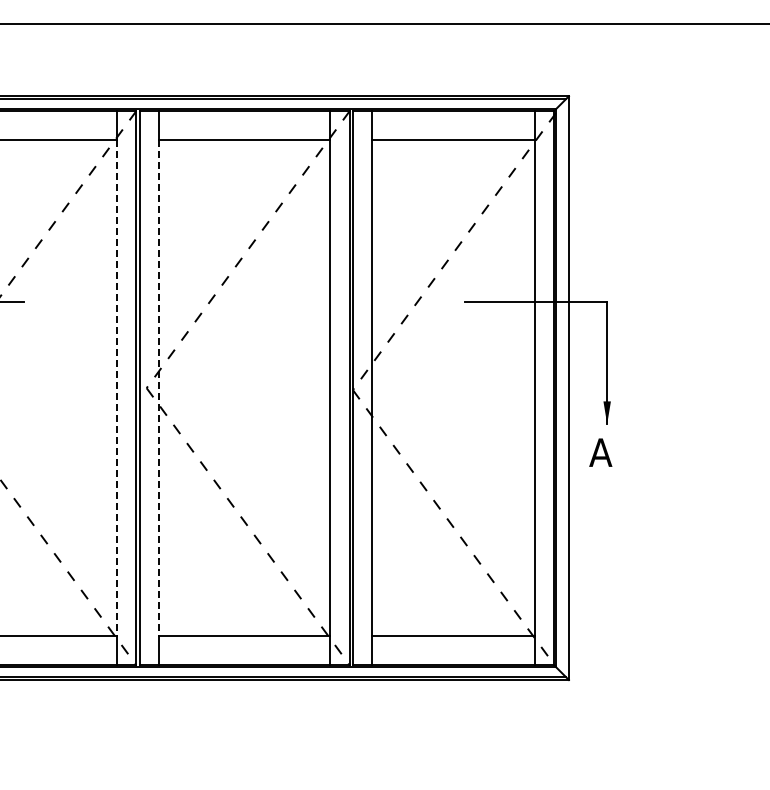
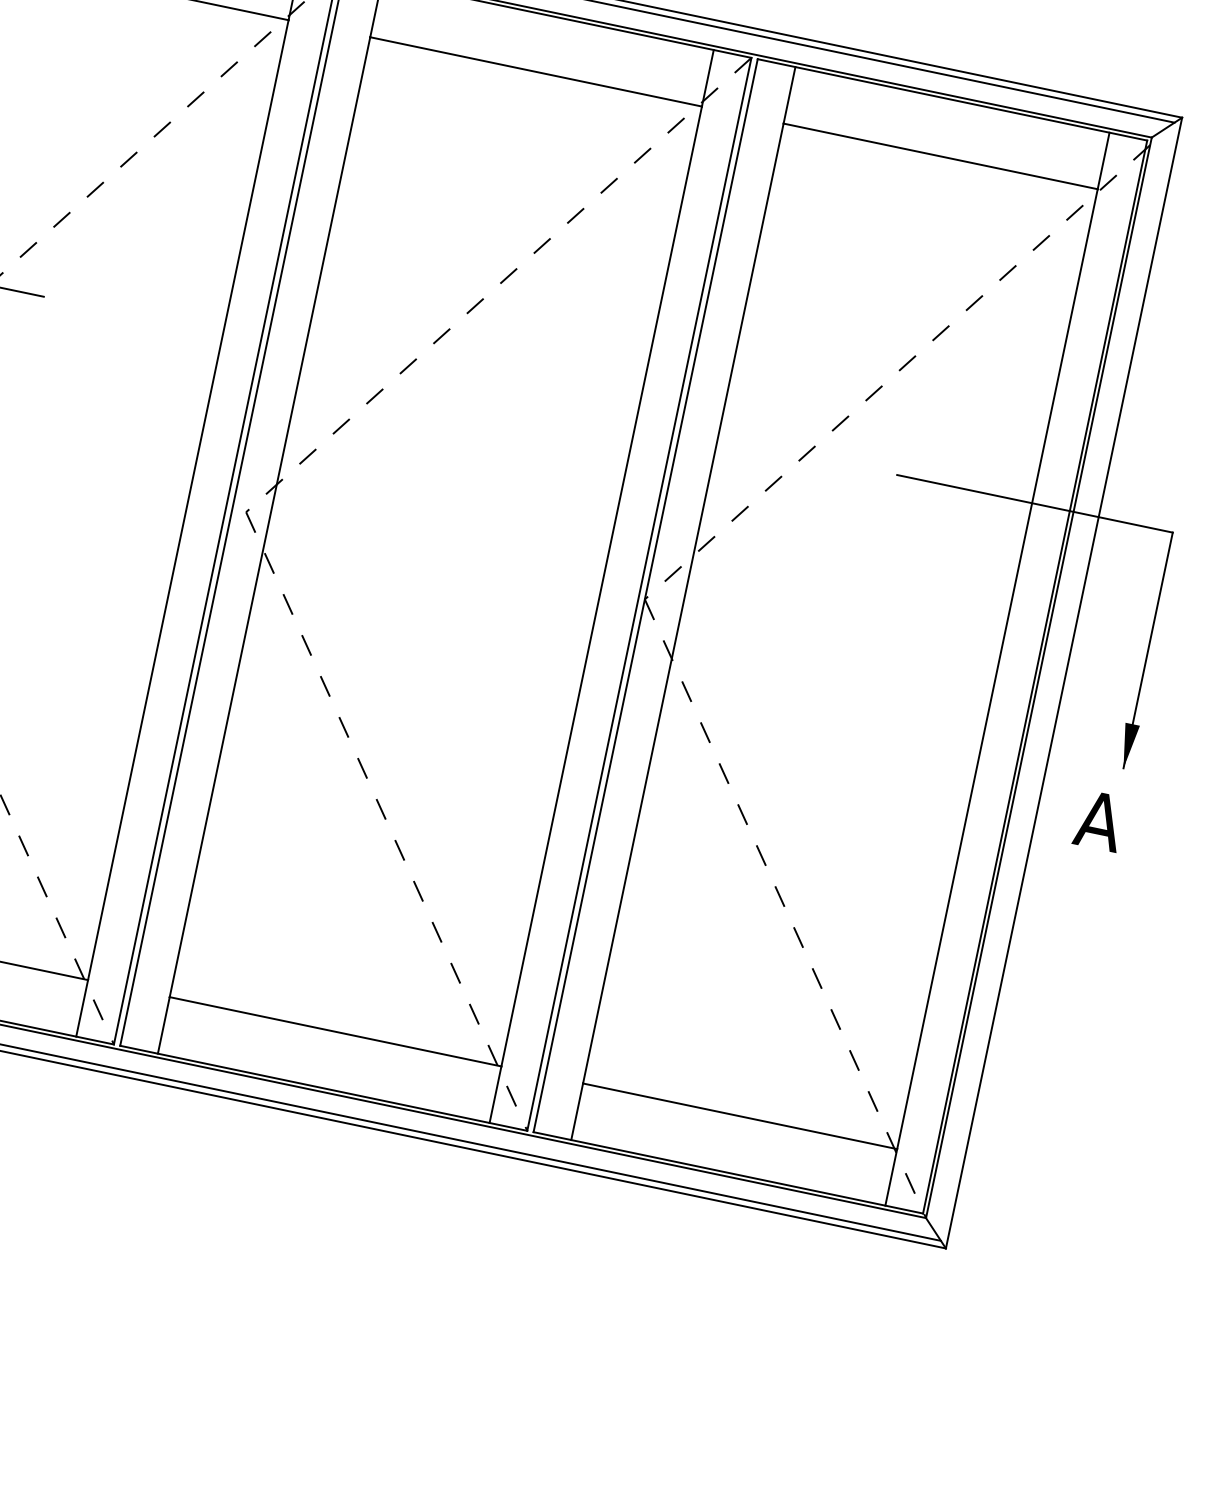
line: (116, 388) -> (187, 500), dashed -> solid
line: (158, 388) -> (268, 517), dashed -> solid

